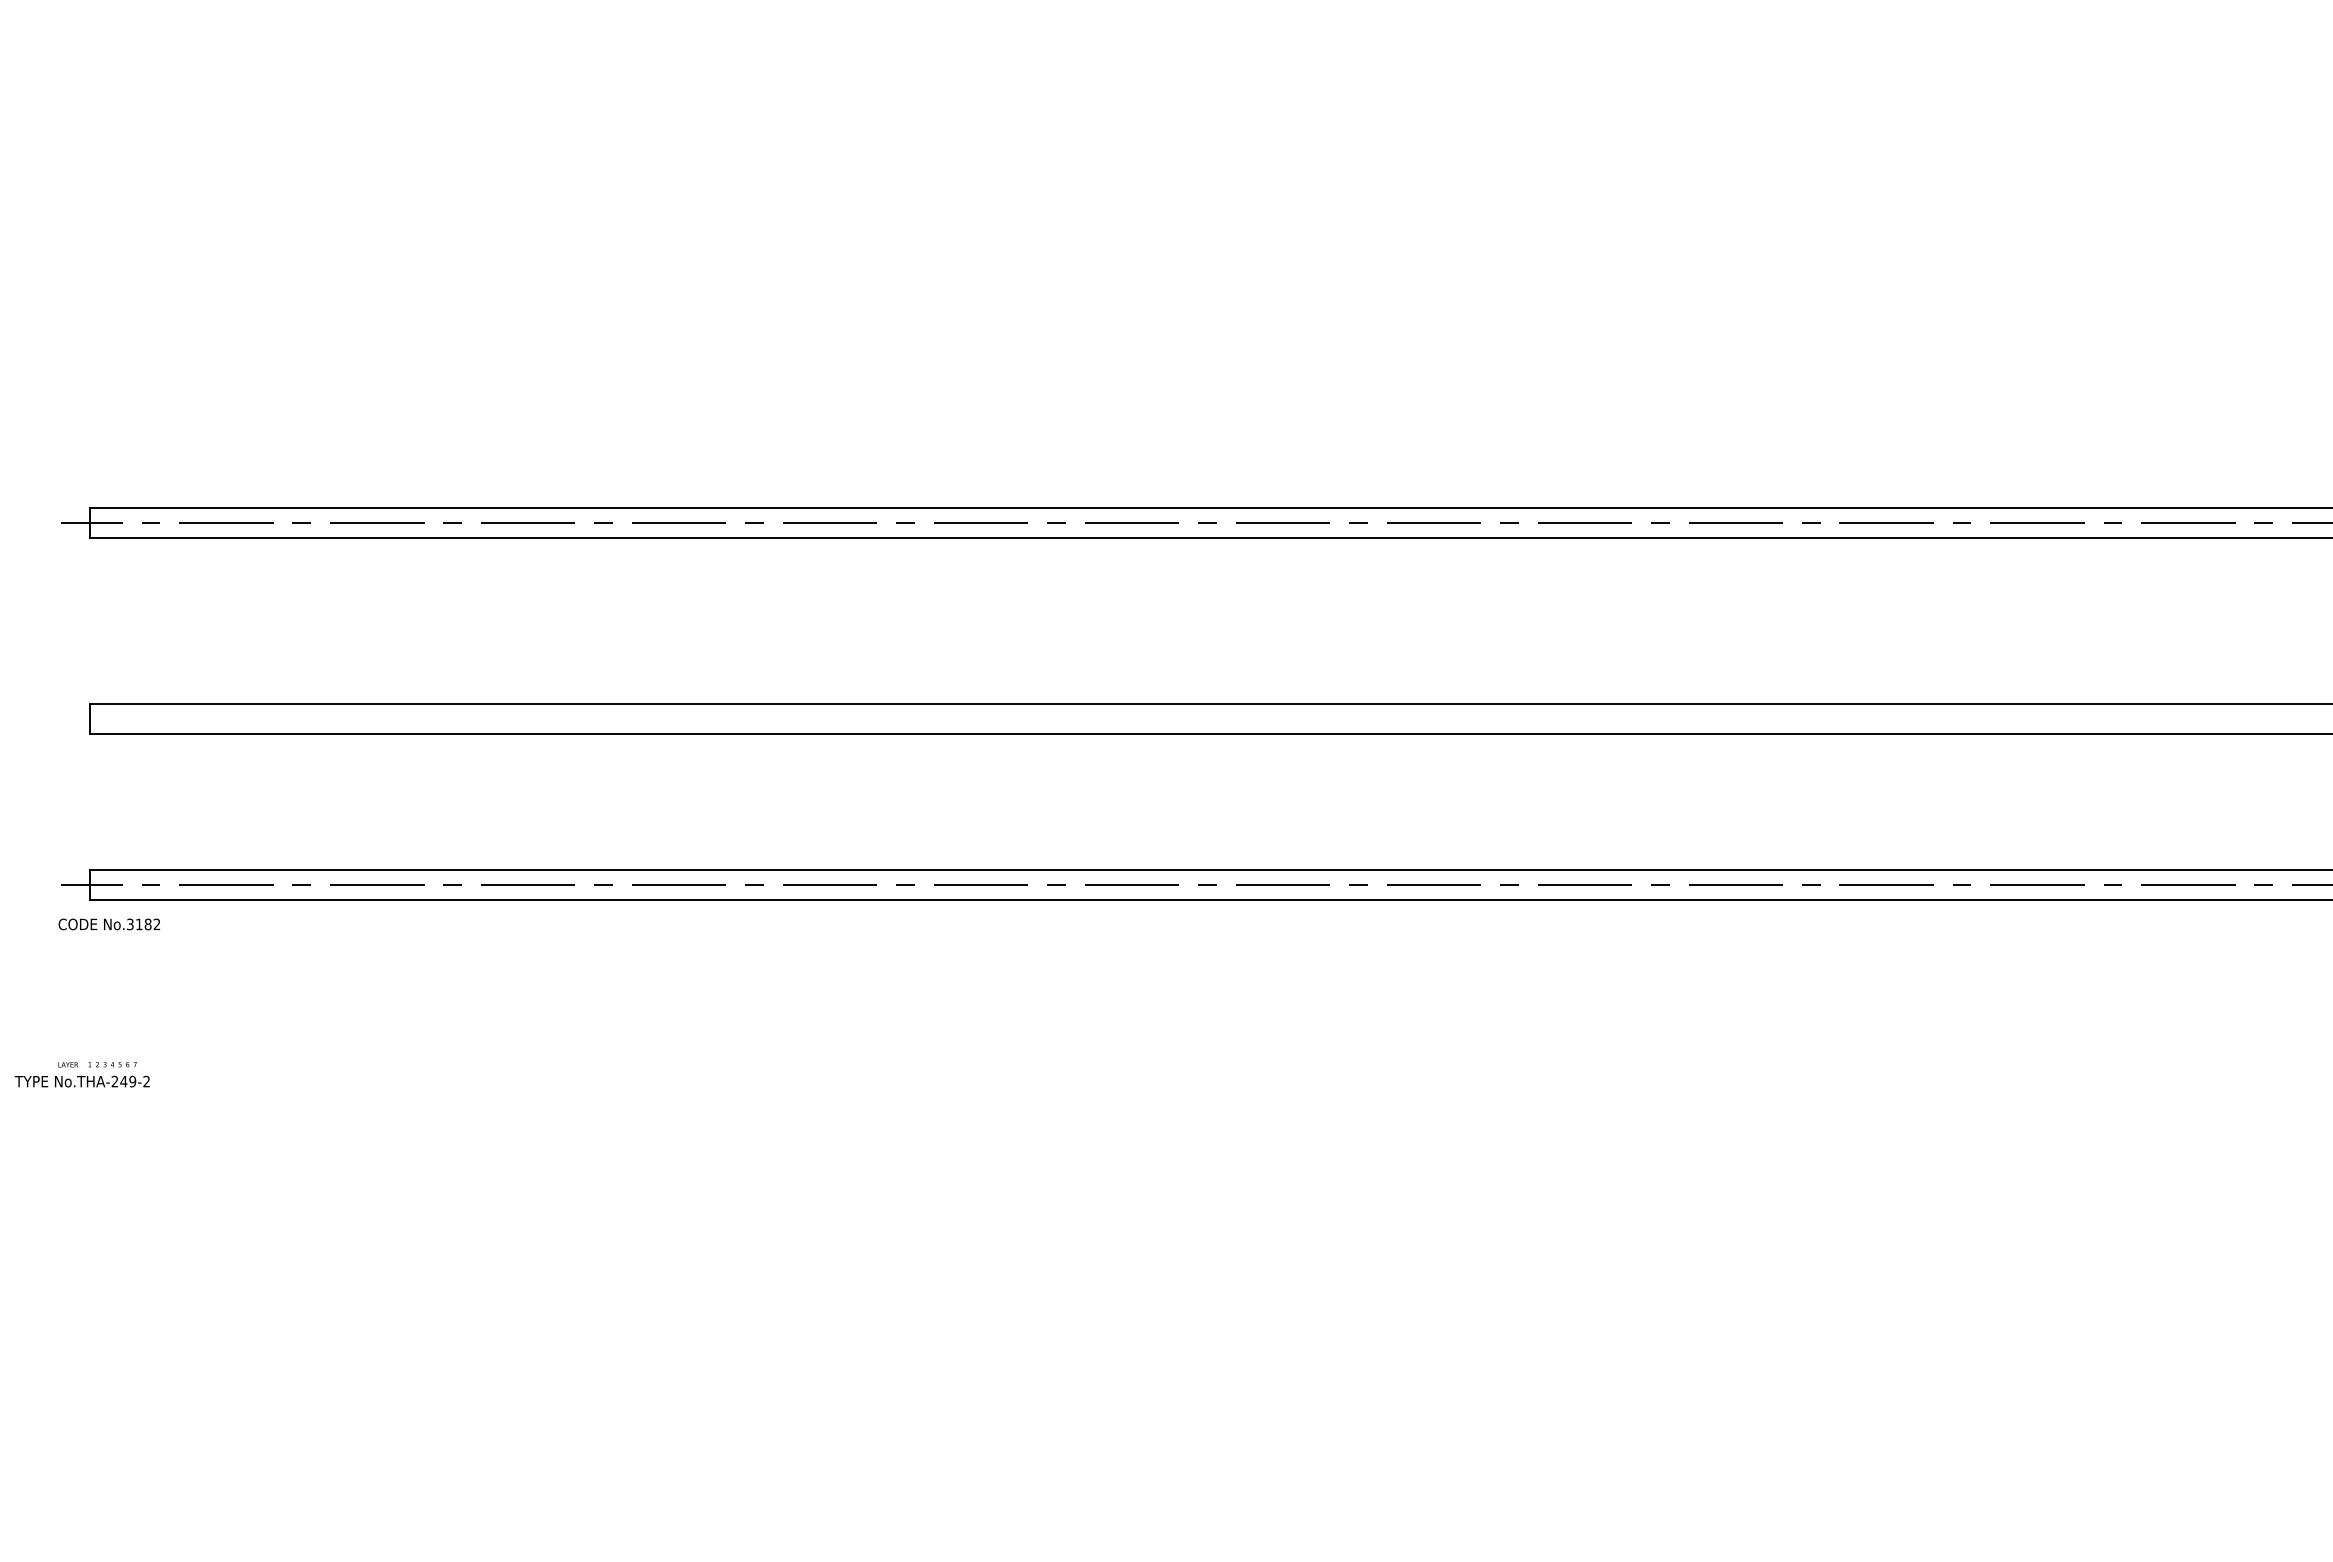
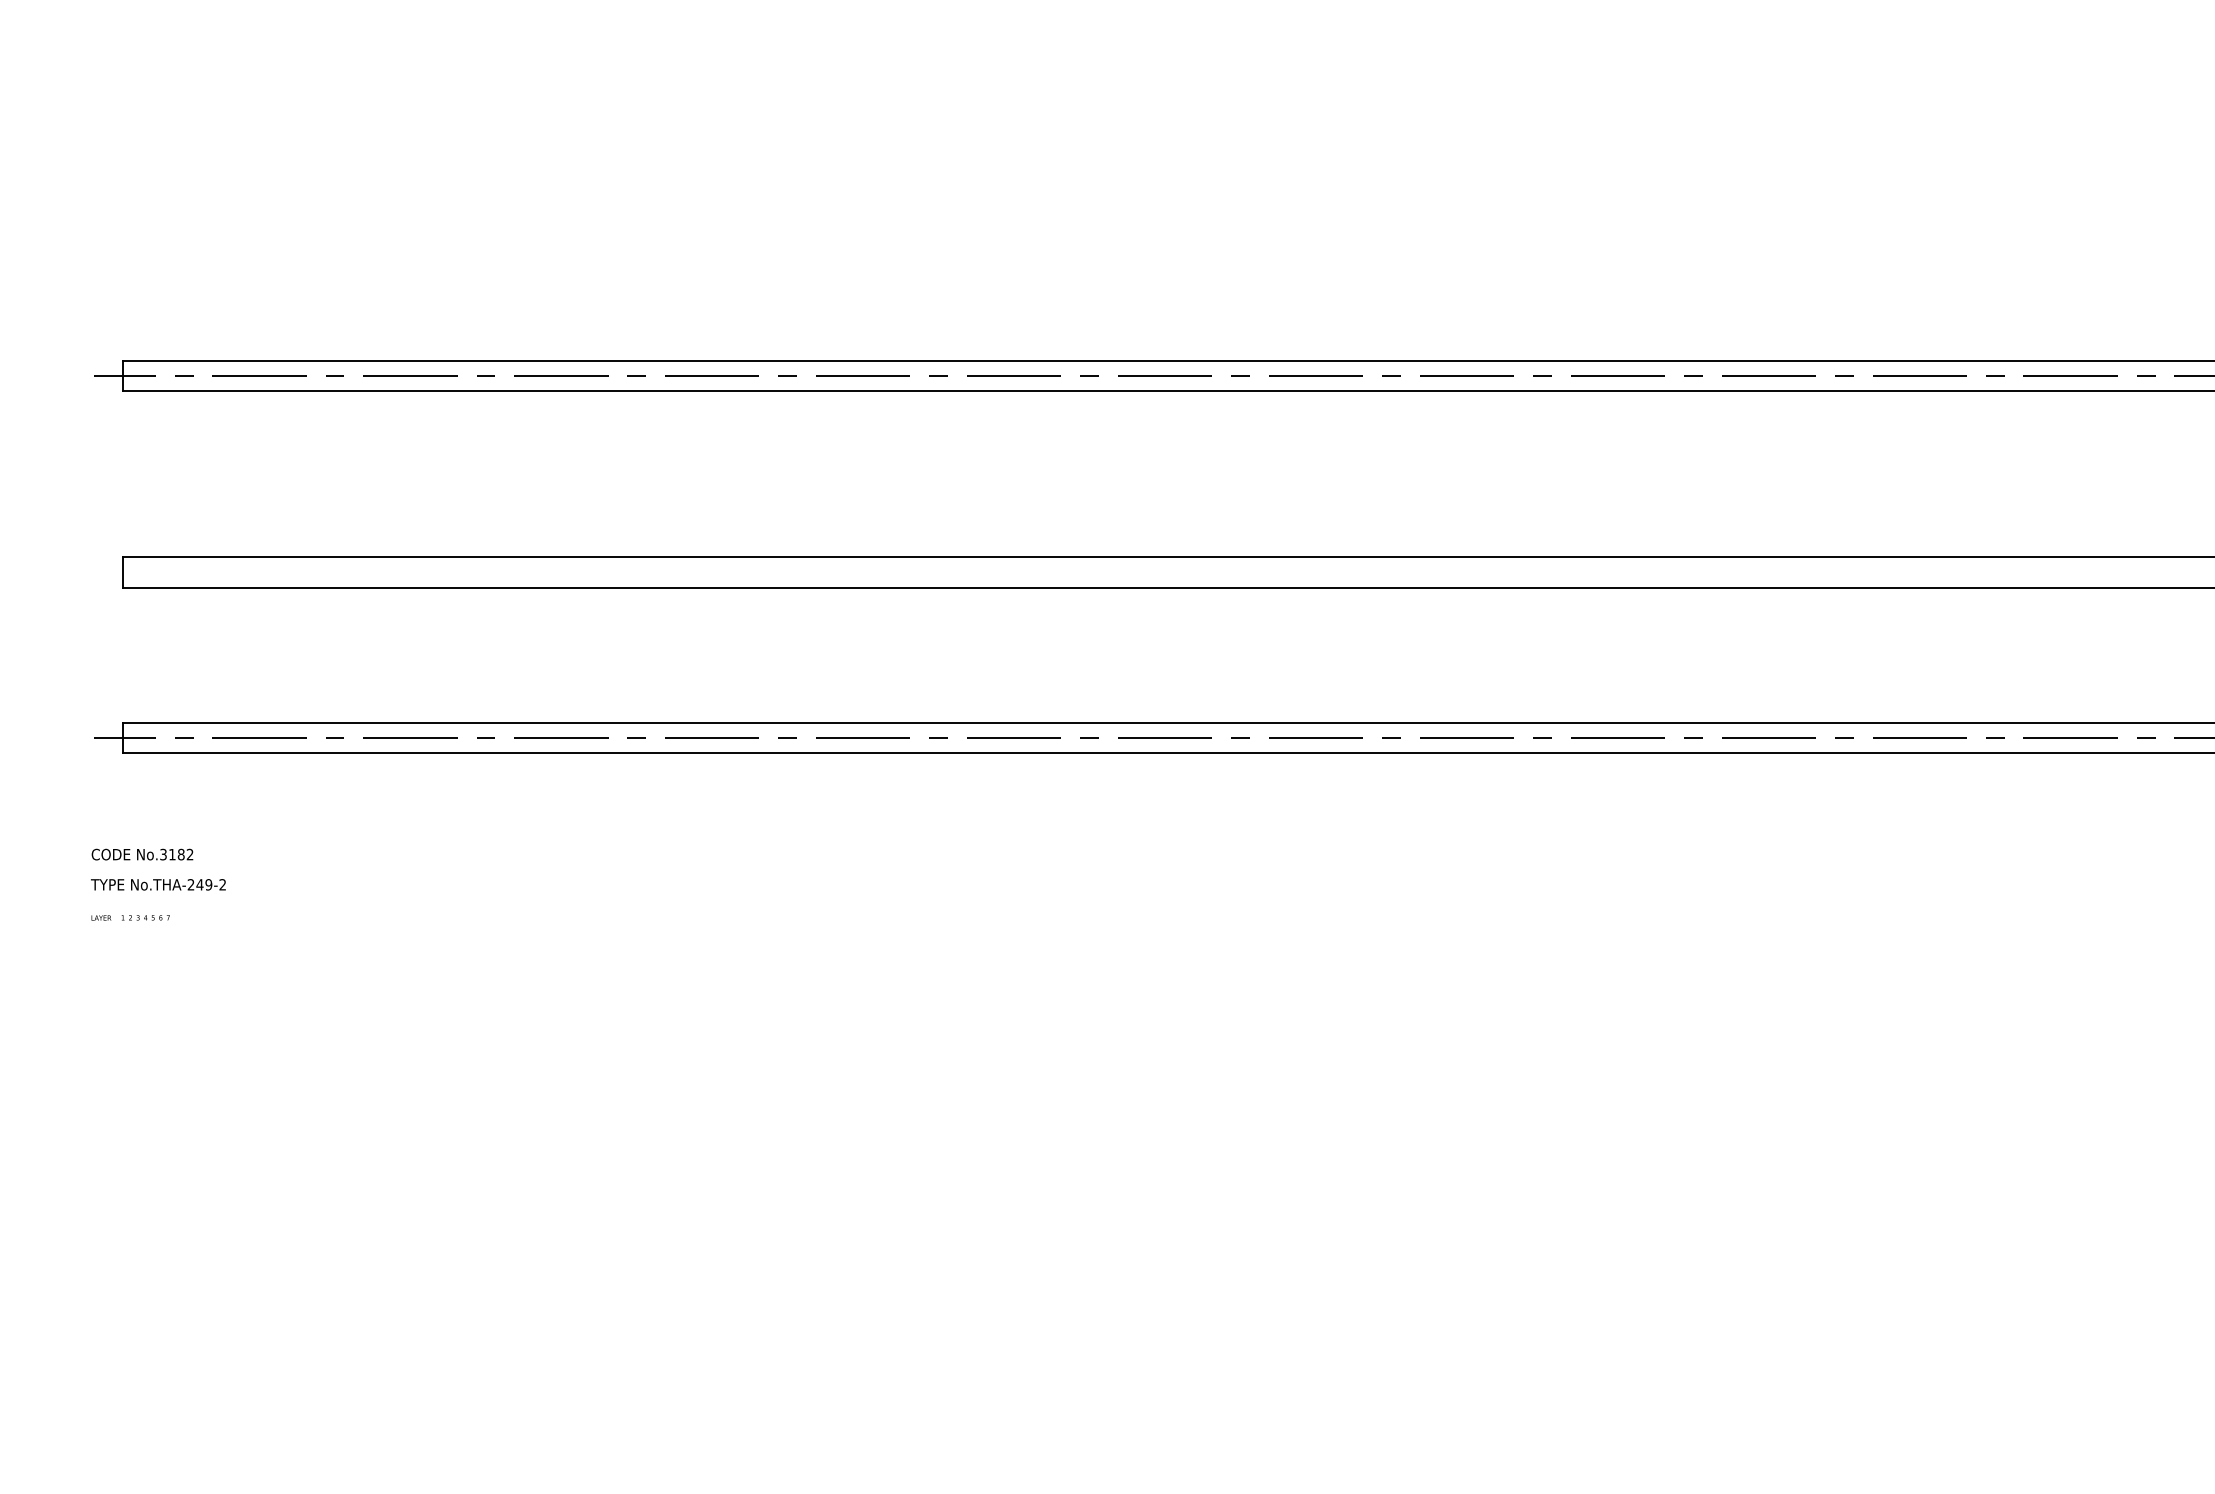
text: (109, 924) -> (142, 854), moved
text: (81, 1081) -> (157, 884), moved

